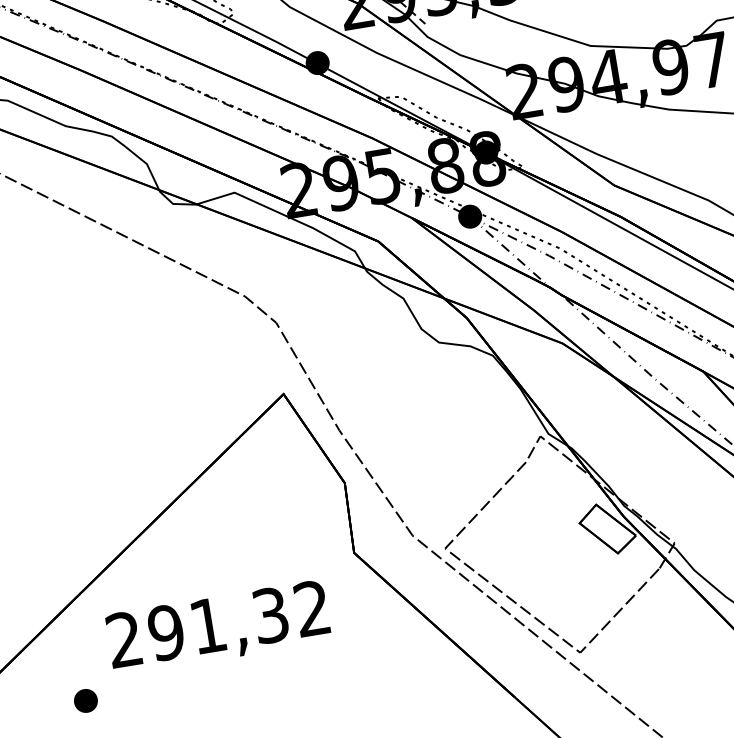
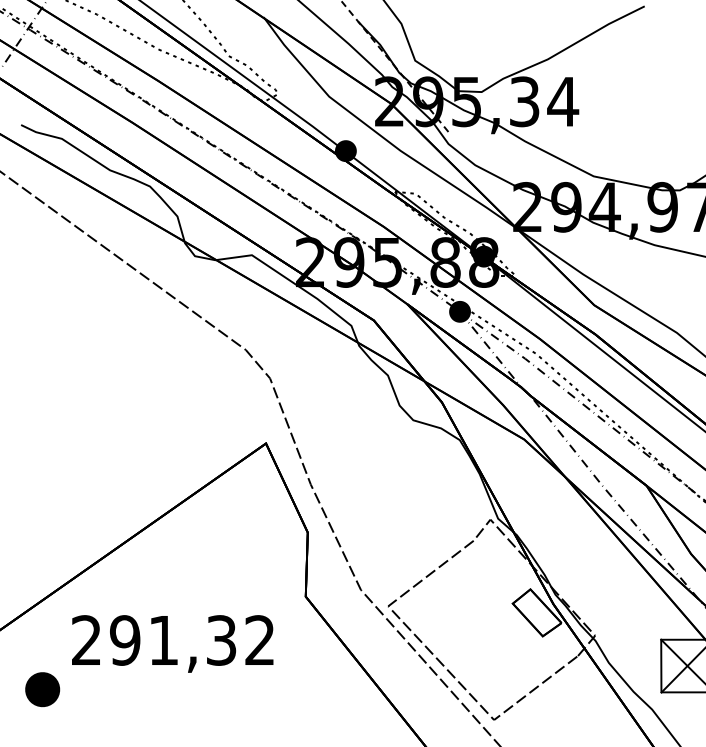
part: (85, 700) -> (42, 689), size x1.6

